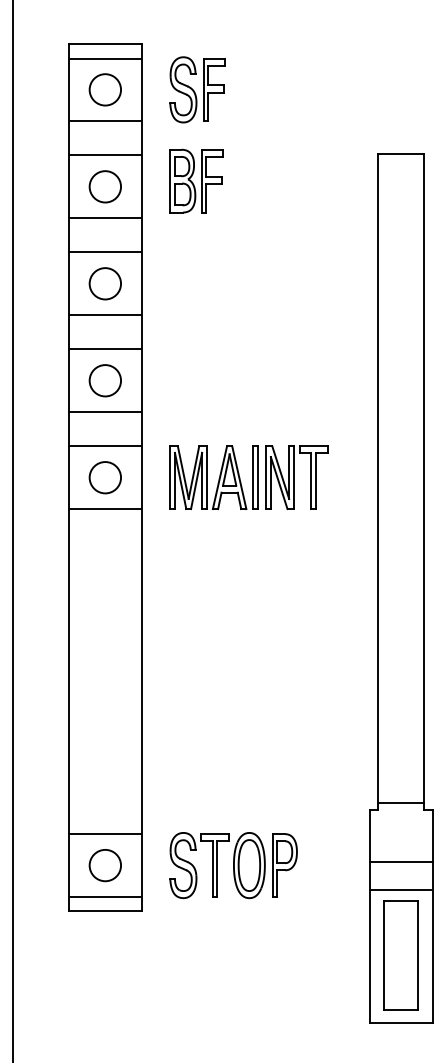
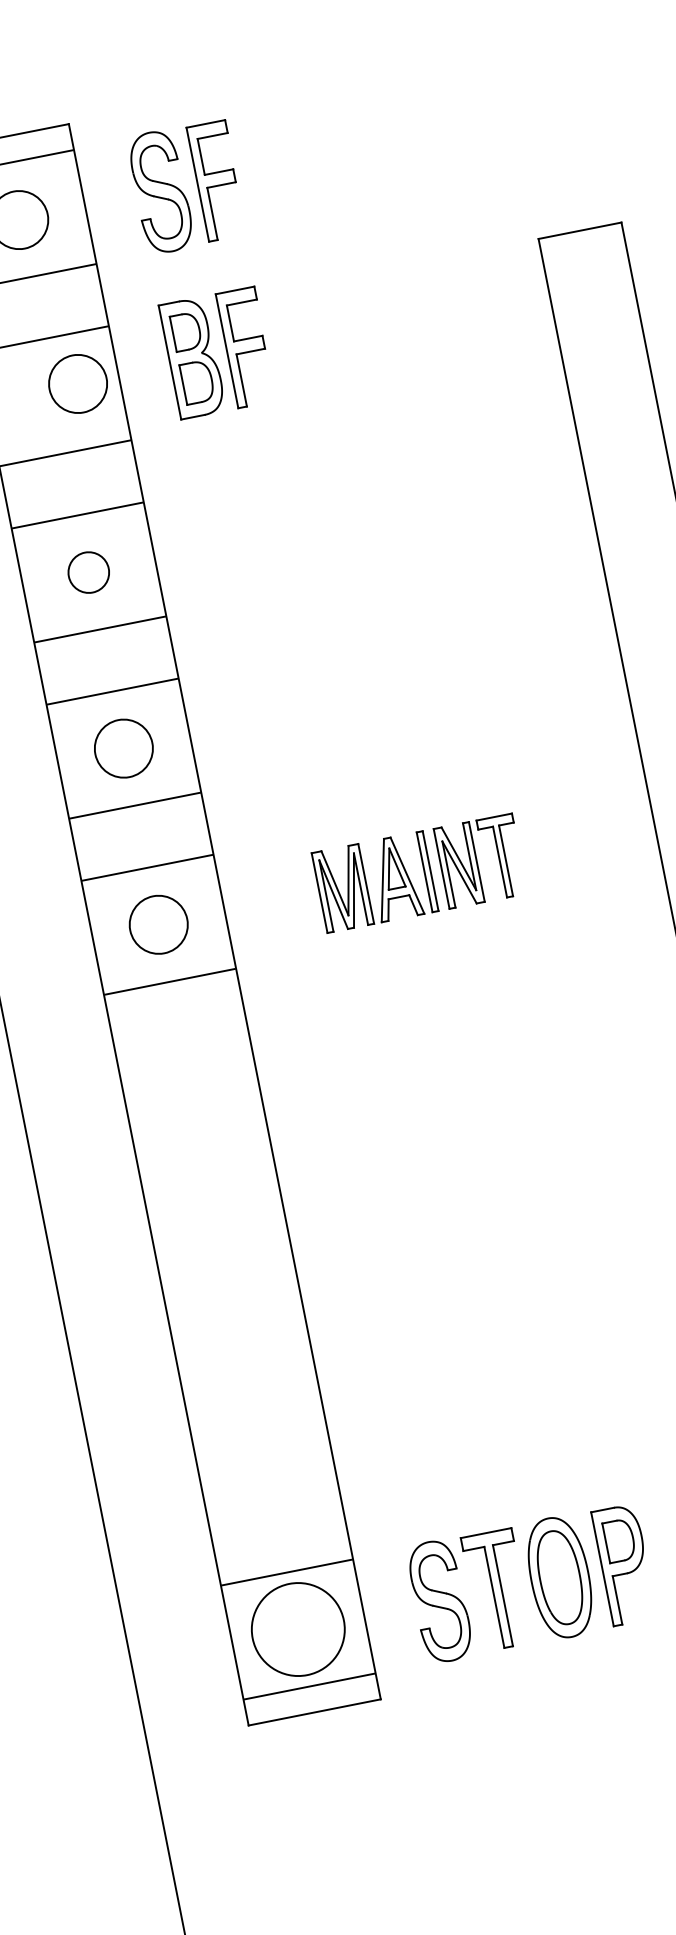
circle: (104, 186) -> (76, 383), moved
circle: (104, 283) -> (87, 572), size x0.7
part: (248, 477) -> (418, 872), size x0.7
circle: (105, 865) -> (298, 1629), size x1.6

